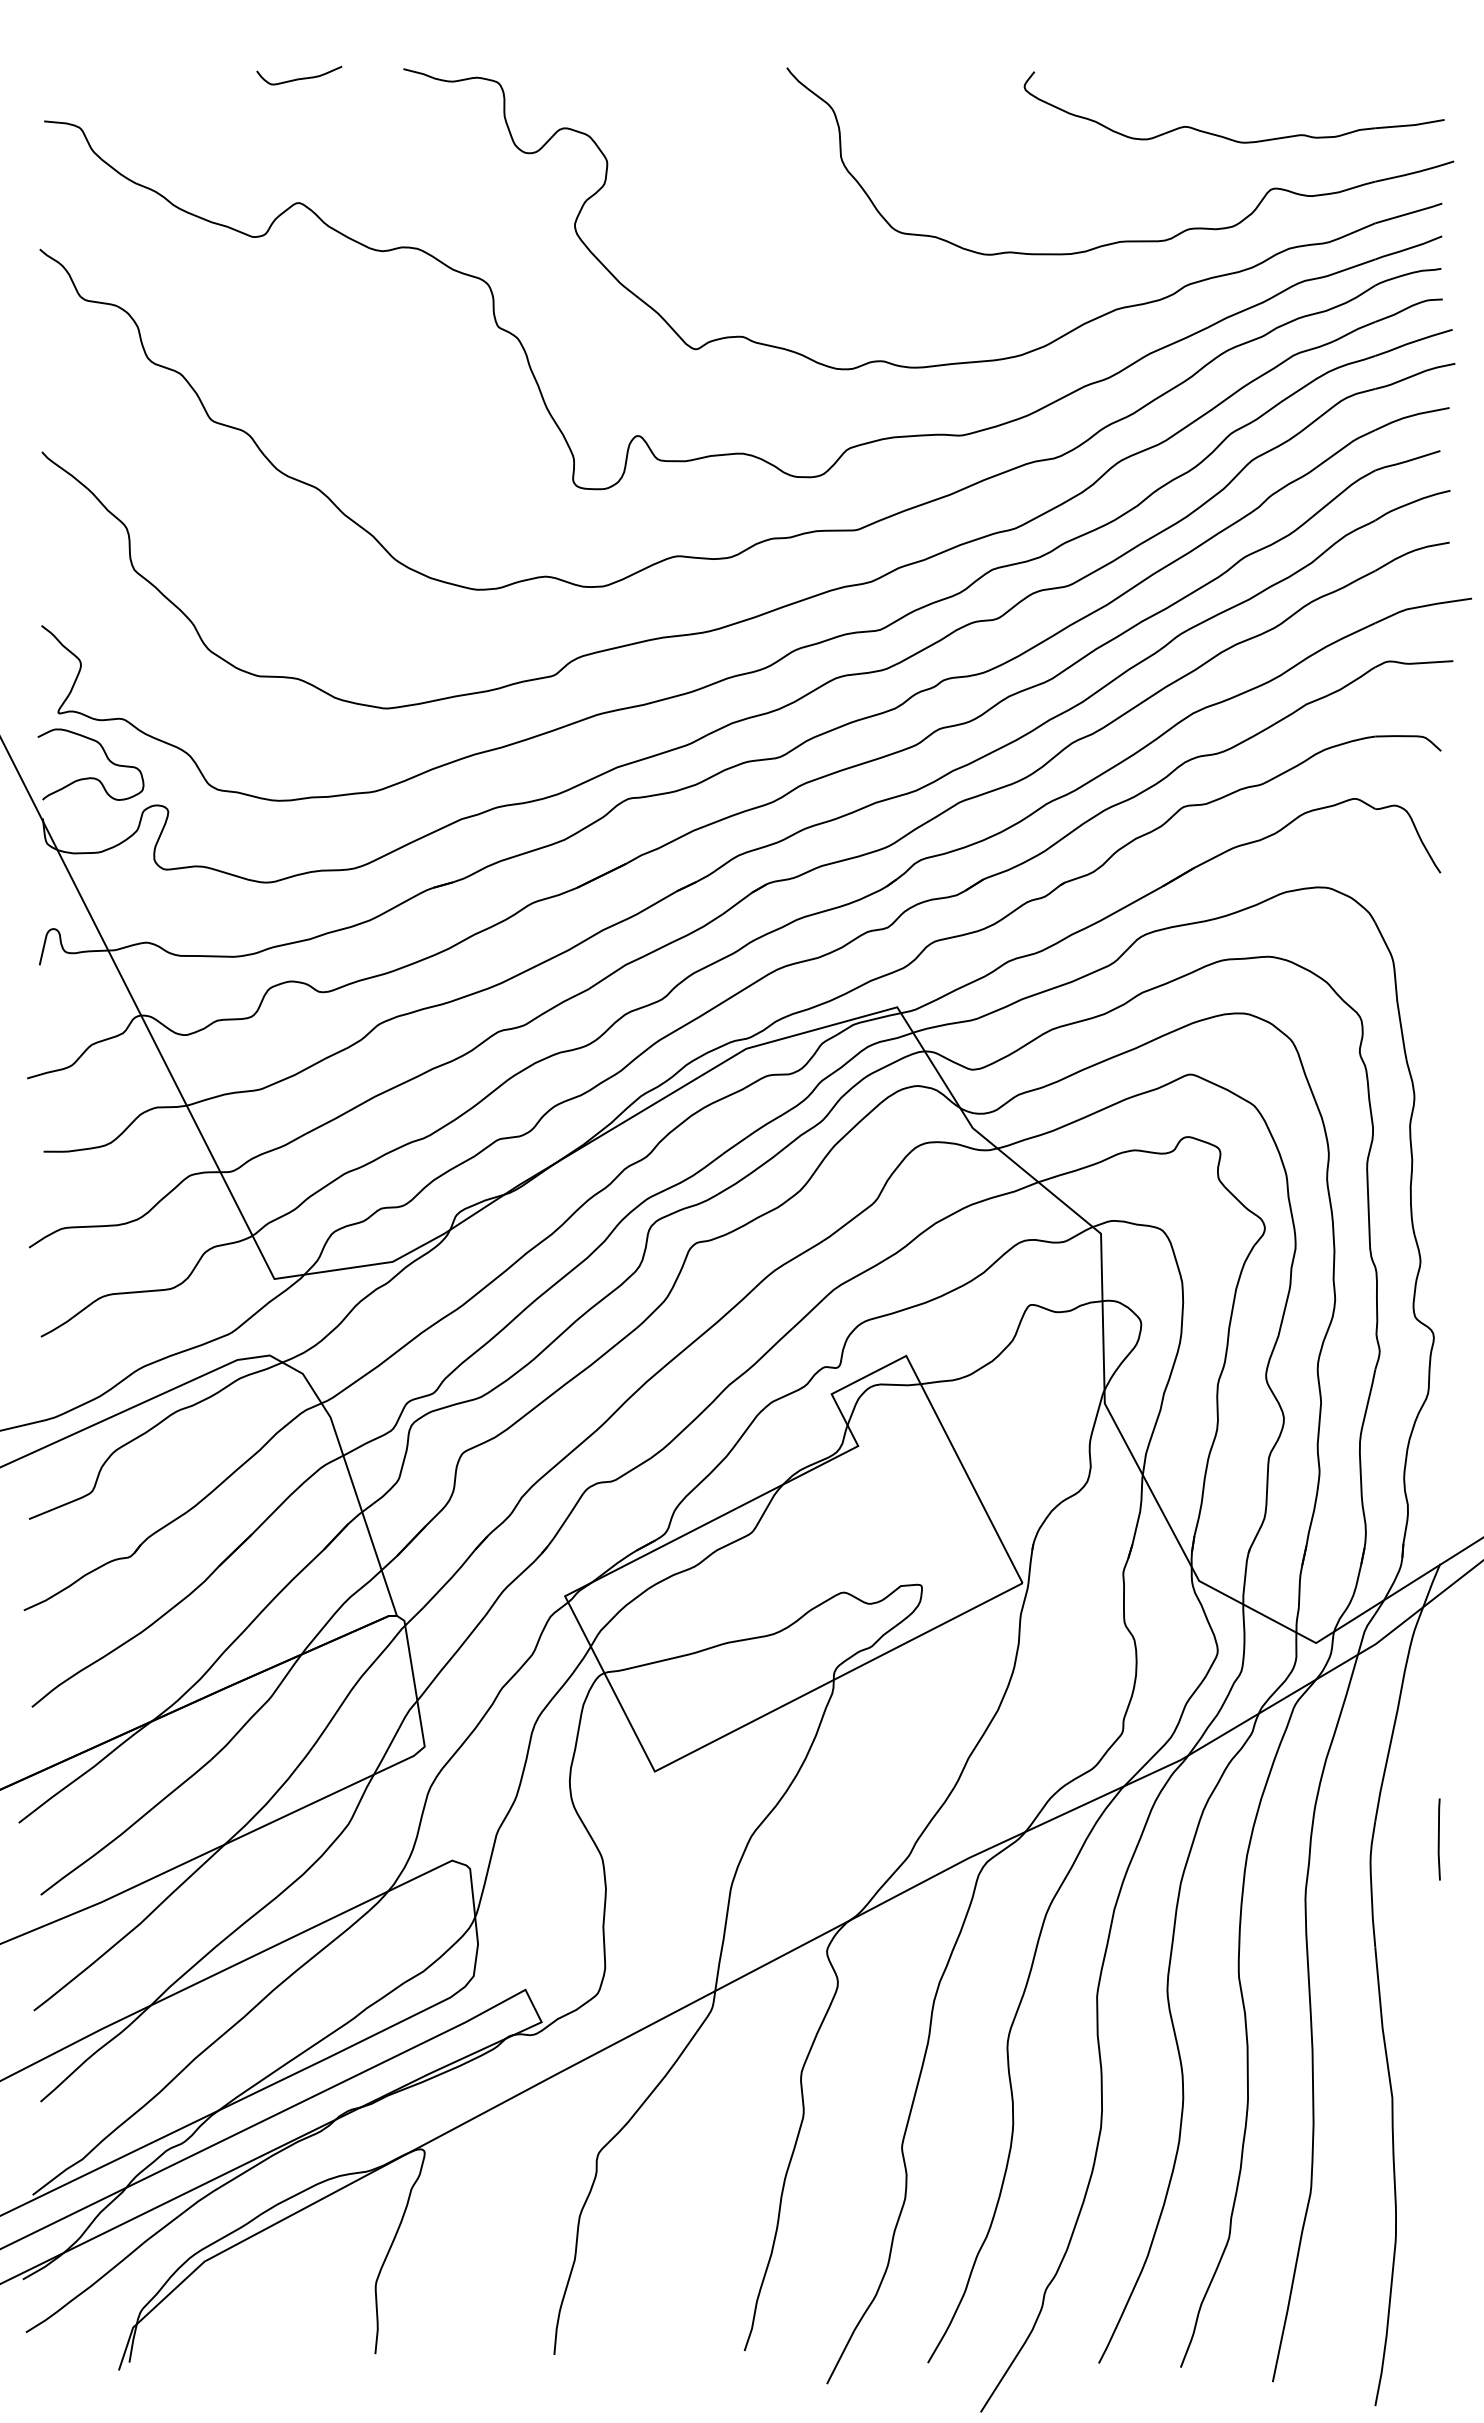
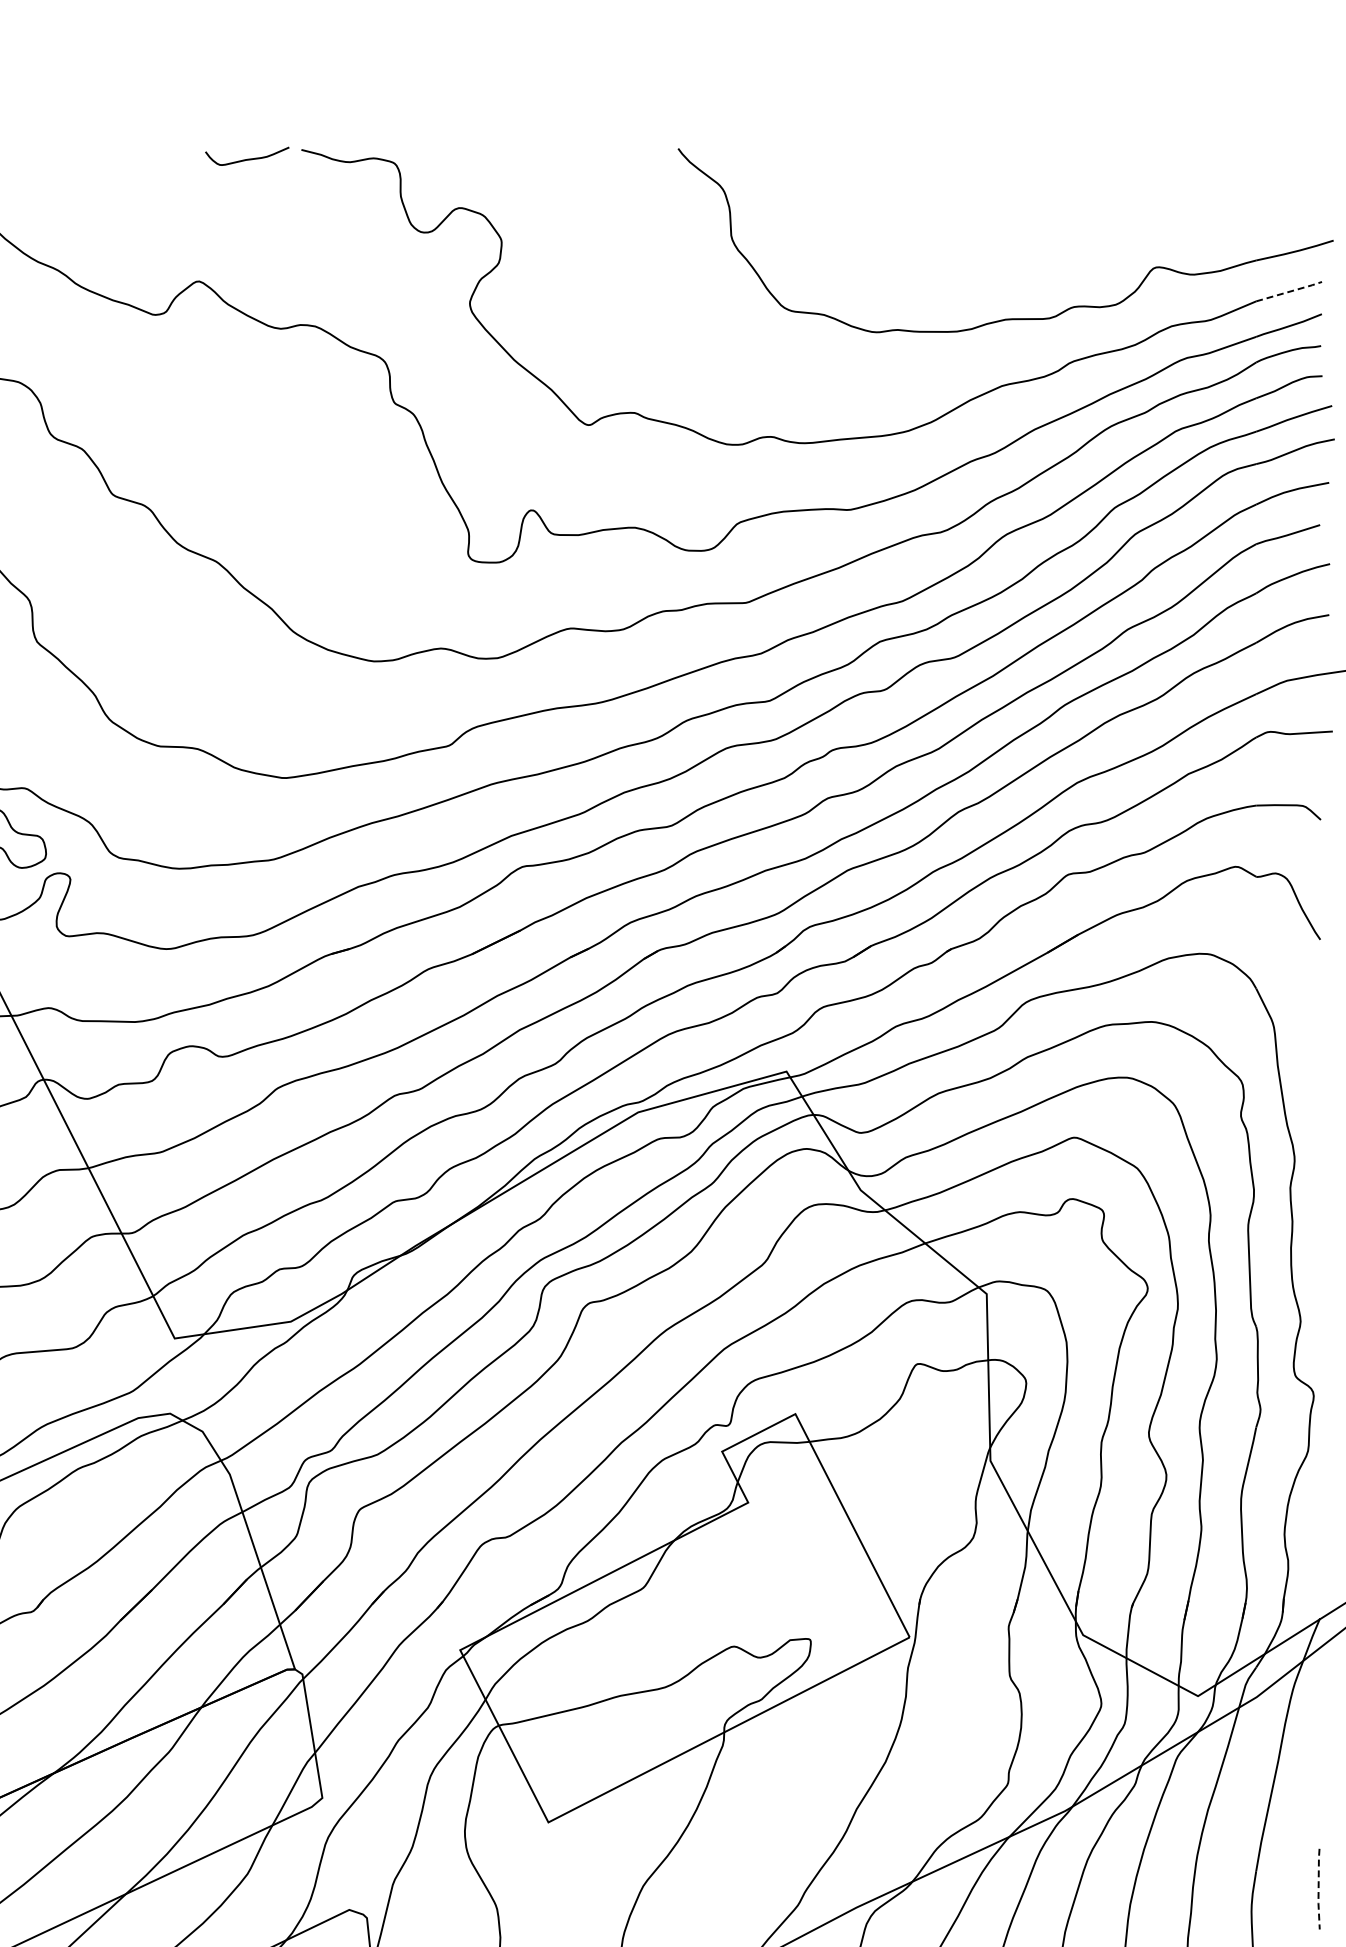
curve: (299, 78) -> (247, 159), moved
part: (1224, 136) -> (1108, 216), removed
line: (1409, 213) -> (1289, 291), solid -> dashed
line: (1438, 1839) -> (1318, 1889), solid -> dashed

